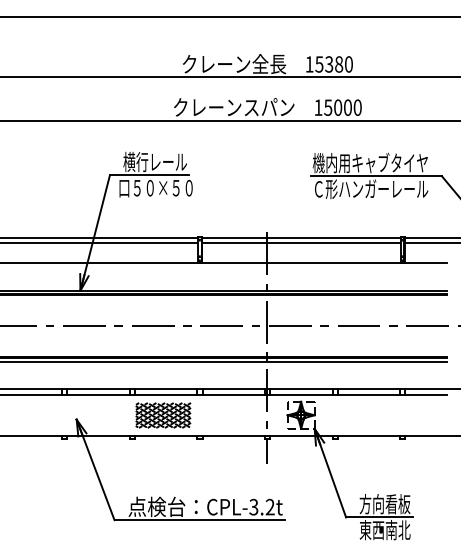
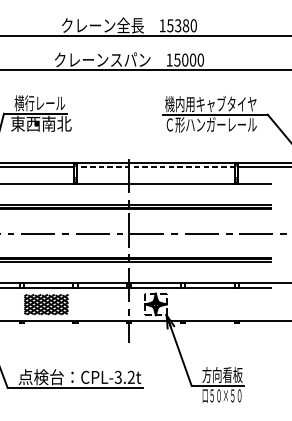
text: (157, 187) -> (41, 123), 口５０×５０ -> 東西南北
line: (301, 242) -> (156, 167), solid -> dashed
text: (384, 530) -> (222, 395), 東西南北 -> 口５０×５０

